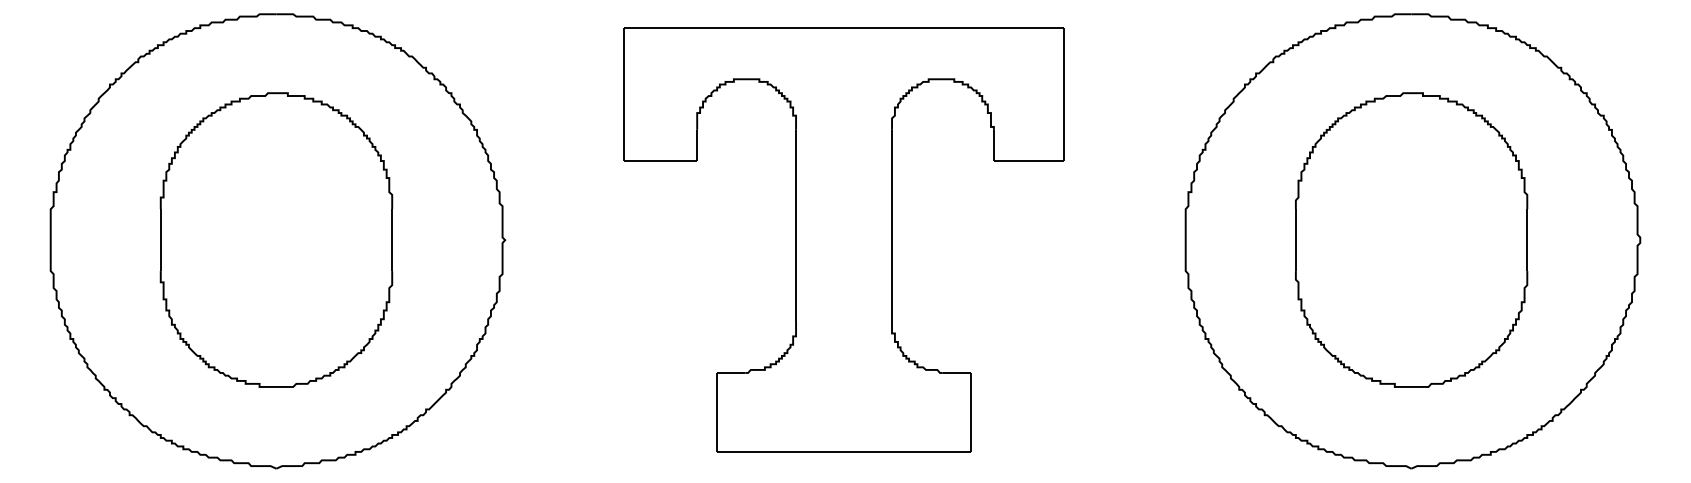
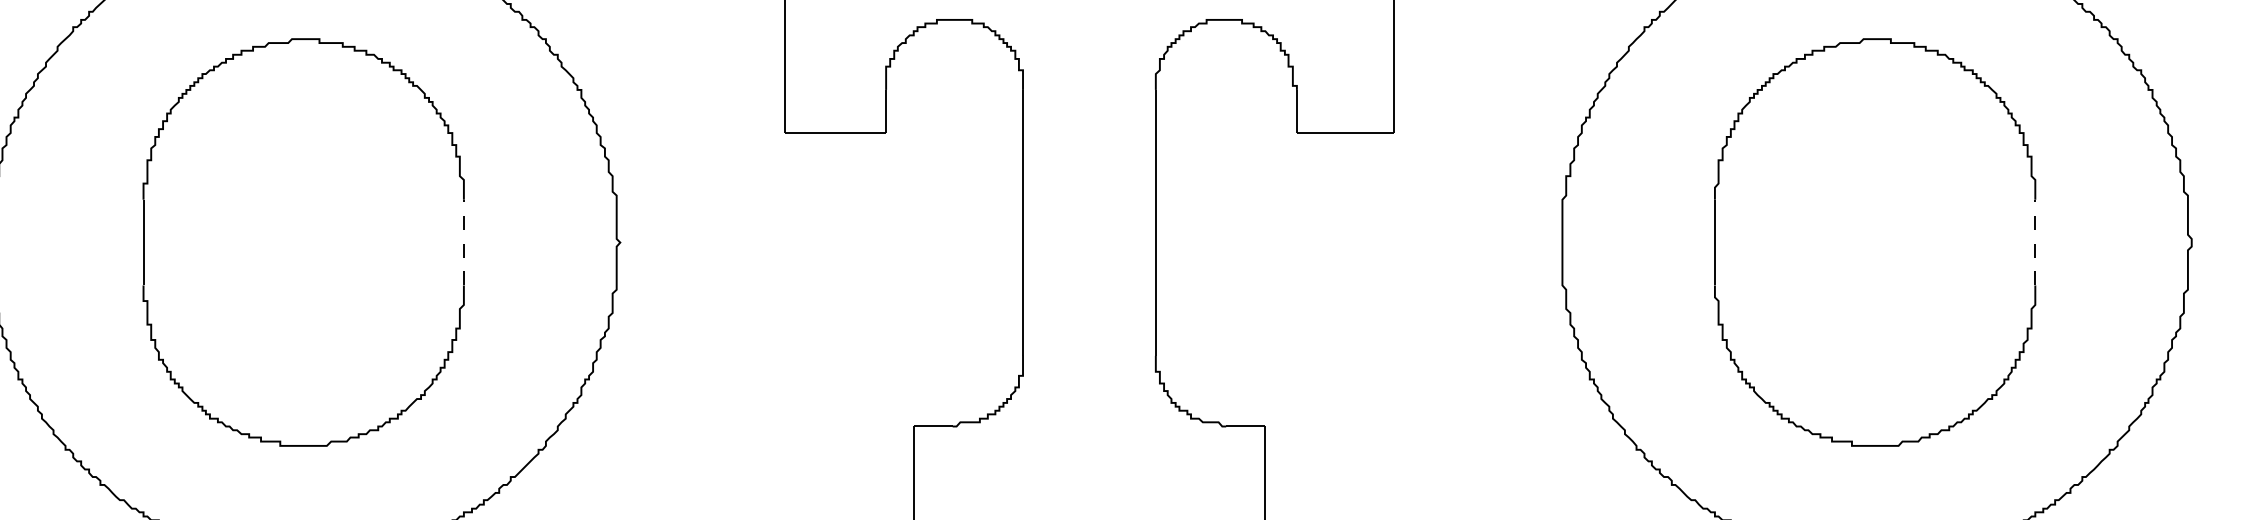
line: (392, 240) -> (464, 243), solid -> dashed
line: (1527, 240) -> (2035, 243), solid -> dashed

